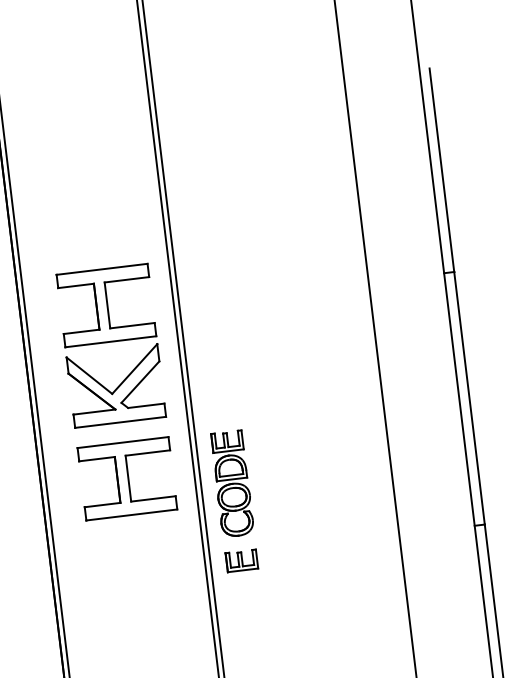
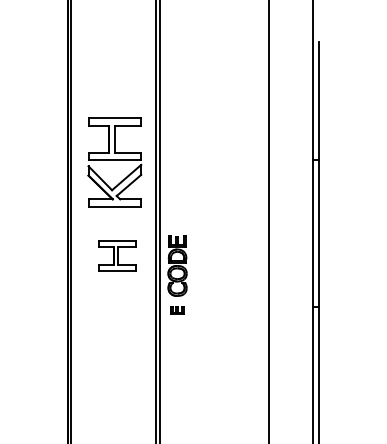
part: (110, 345) -> (114, 162), moved
part: (126, 478) -> (117, 255), size x0.7
part: (241, 560) -> (177, 310), size x0.7

